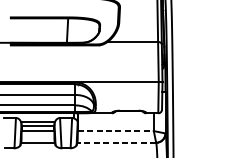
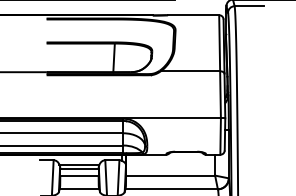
line: (115, 131) -> (170, 175), dashed -> solid
line: (116, 142) -> (171, 189), dashed -> solid

